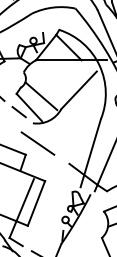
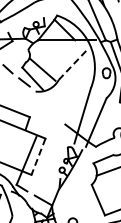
line: (79, 90) -> (73, 64), solid -> dashed
line: (37, 142) -> (39, 107), removed
line: (36, 204) -> (38, 157), solid -> dashed

